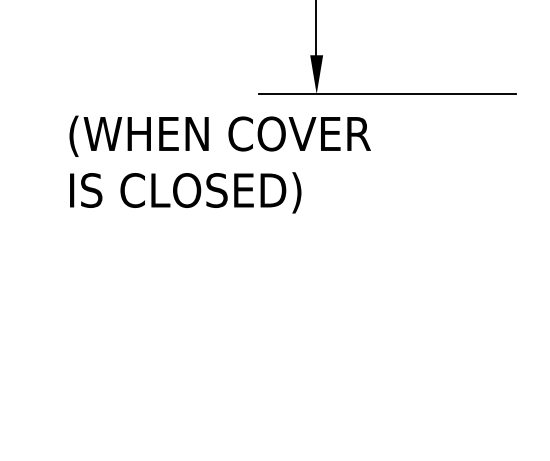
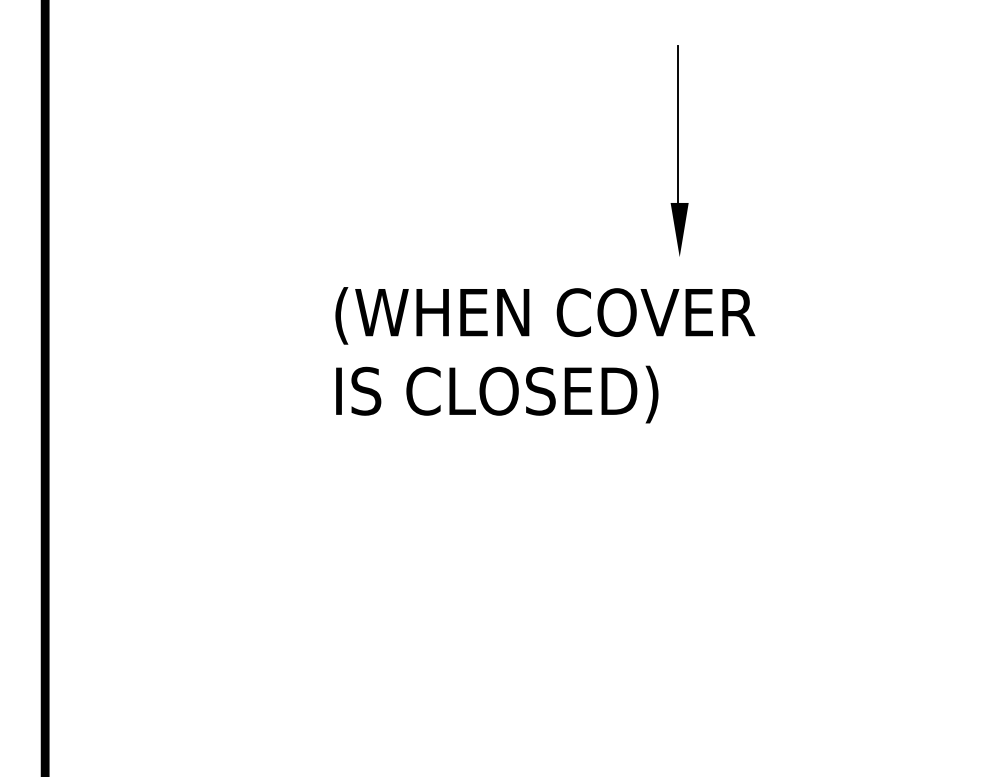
line: (386, 94) -> (777, 257), removed

